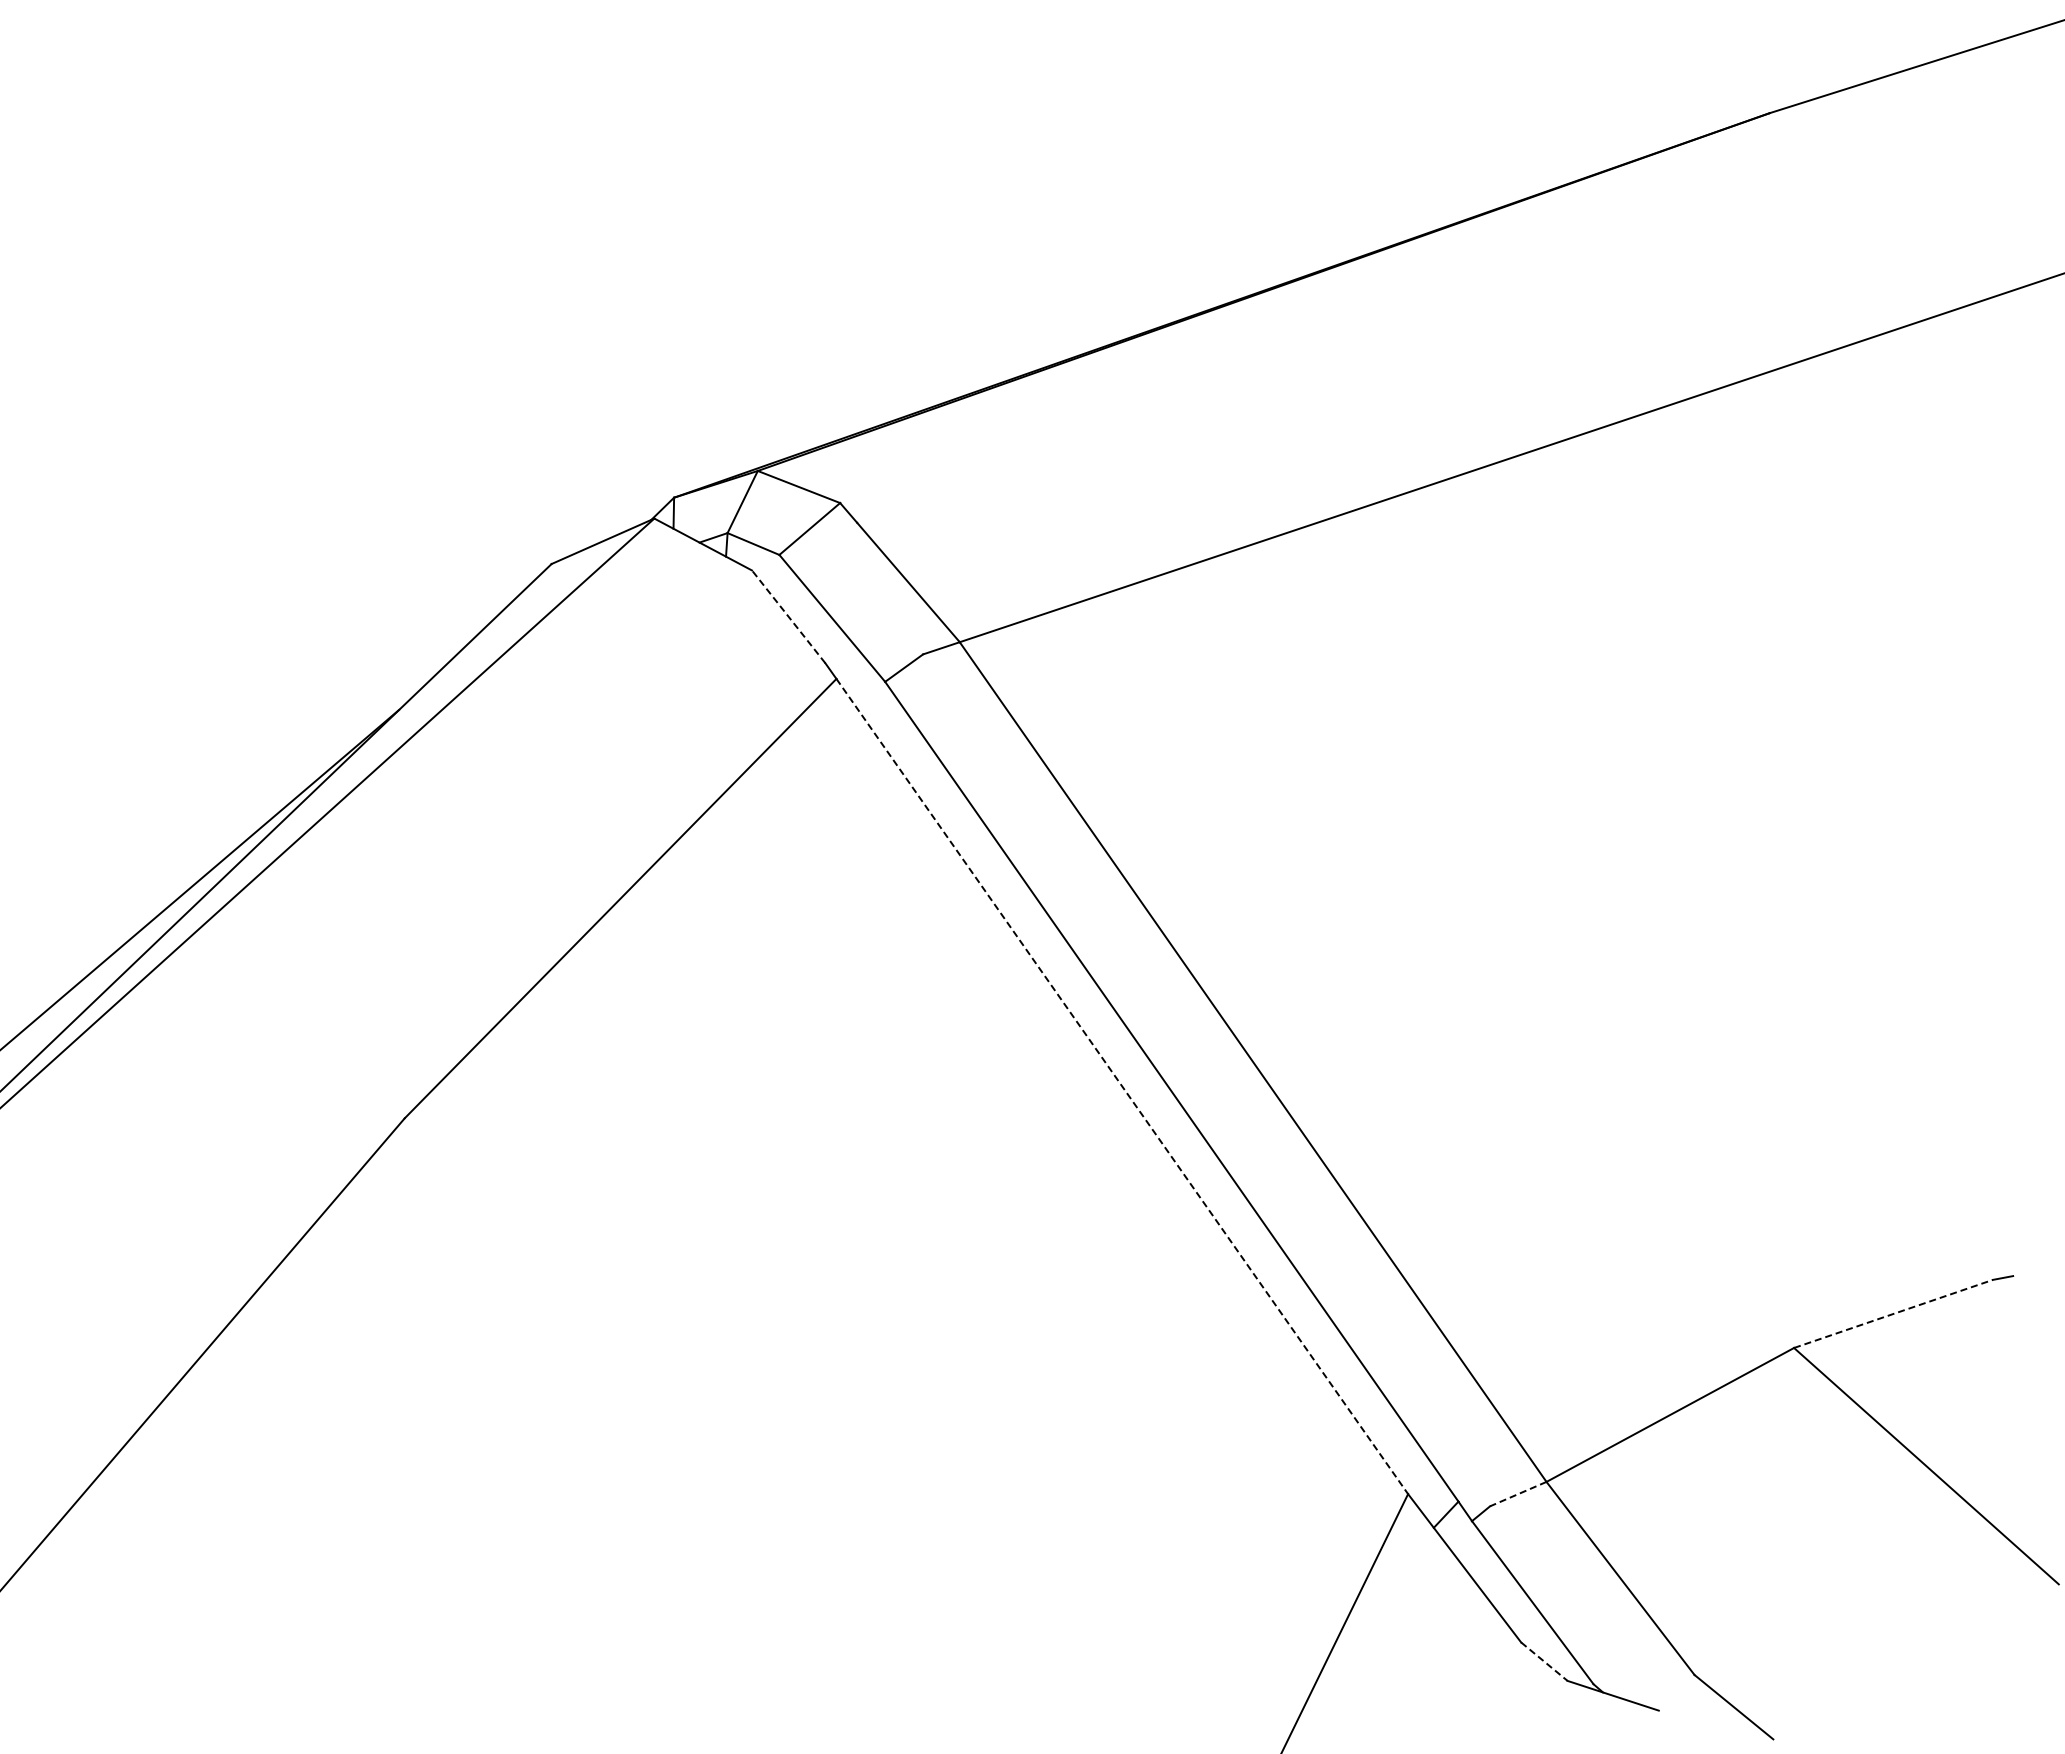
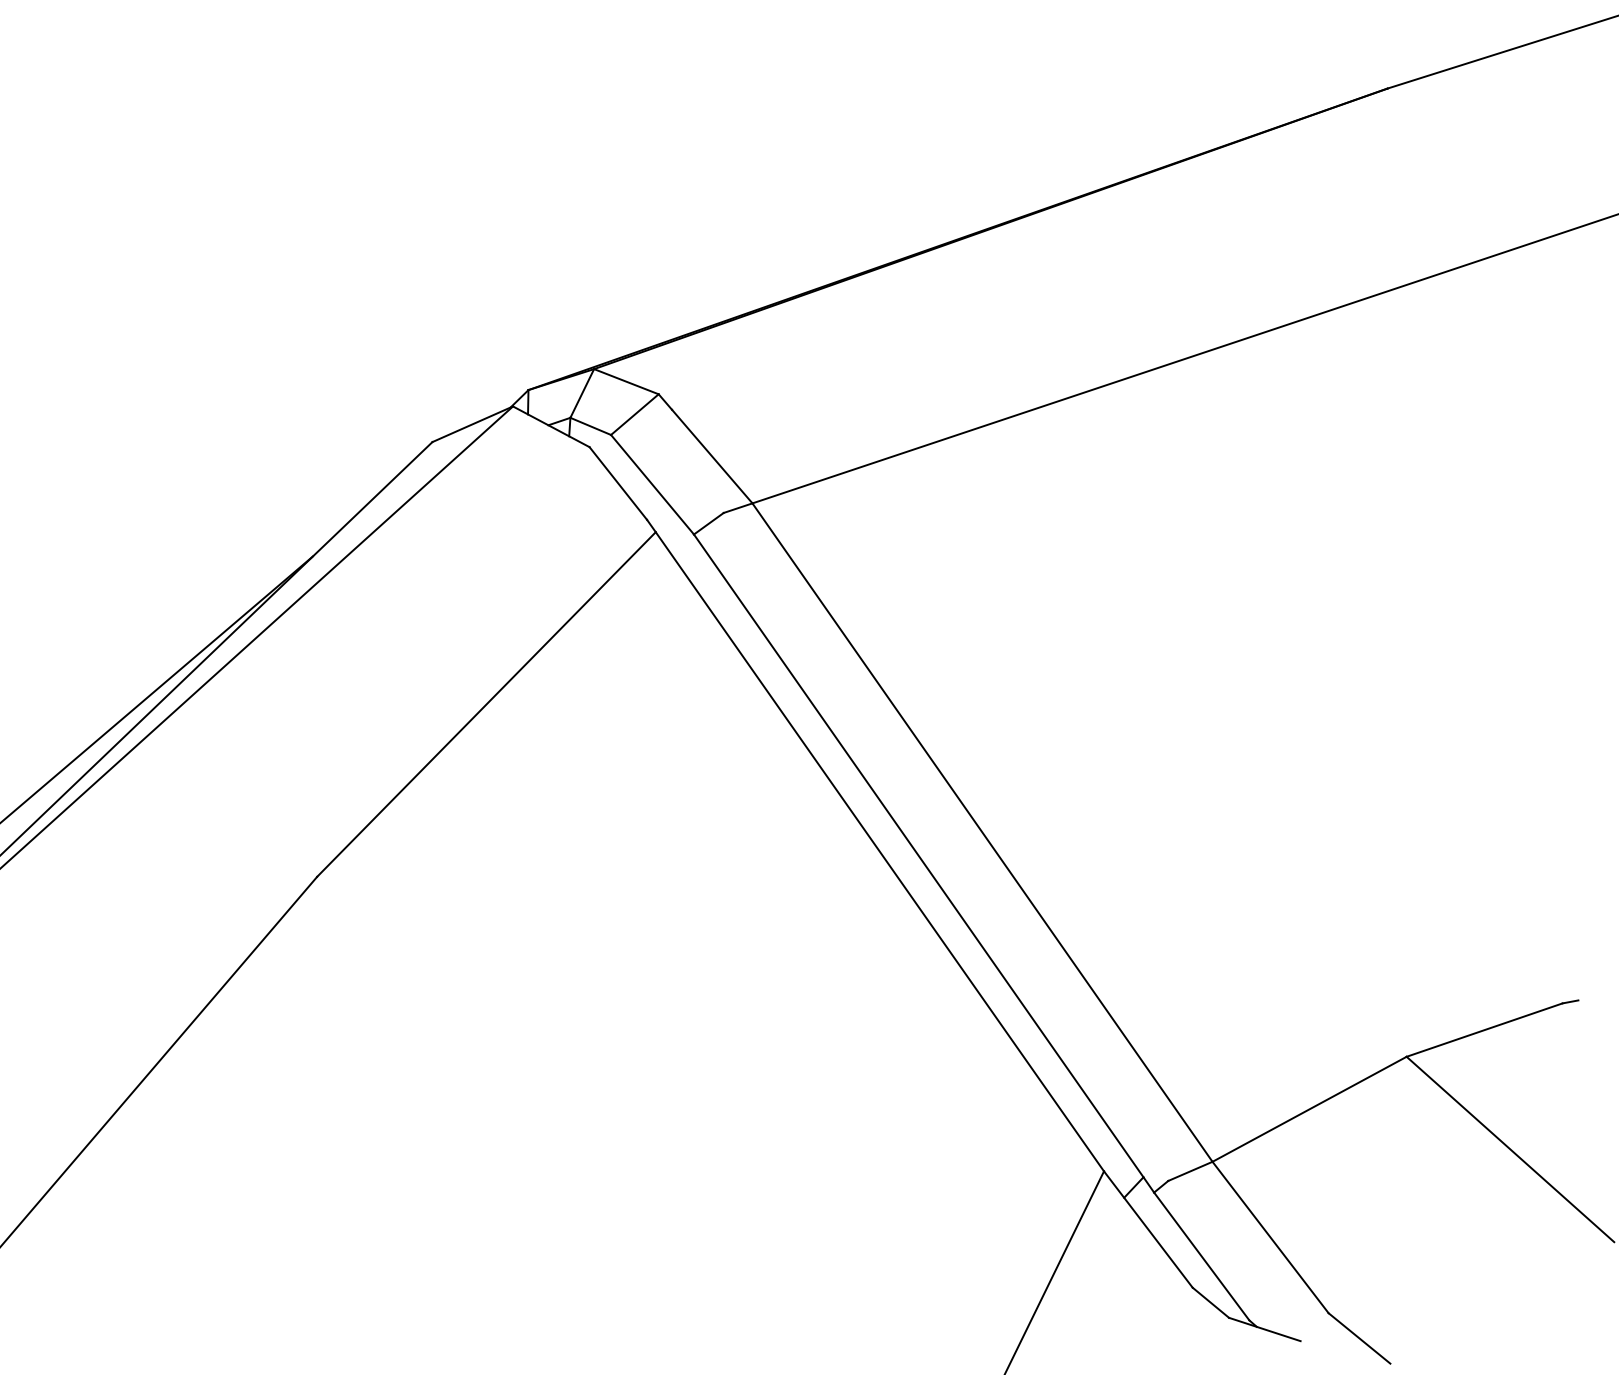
line: (788, 616) -> (618, 483), dashed -> solid
line: (1122, 1086) -> (880, 851), dashed -> solid
line: (1893, 1313) -> (1484, 1029), dashed -> solid
line: (1518, 1494) -> (1190, 1171), dashed -> solid
line: (1544, 1661) -> (1210, 1302), dashed -> solid

